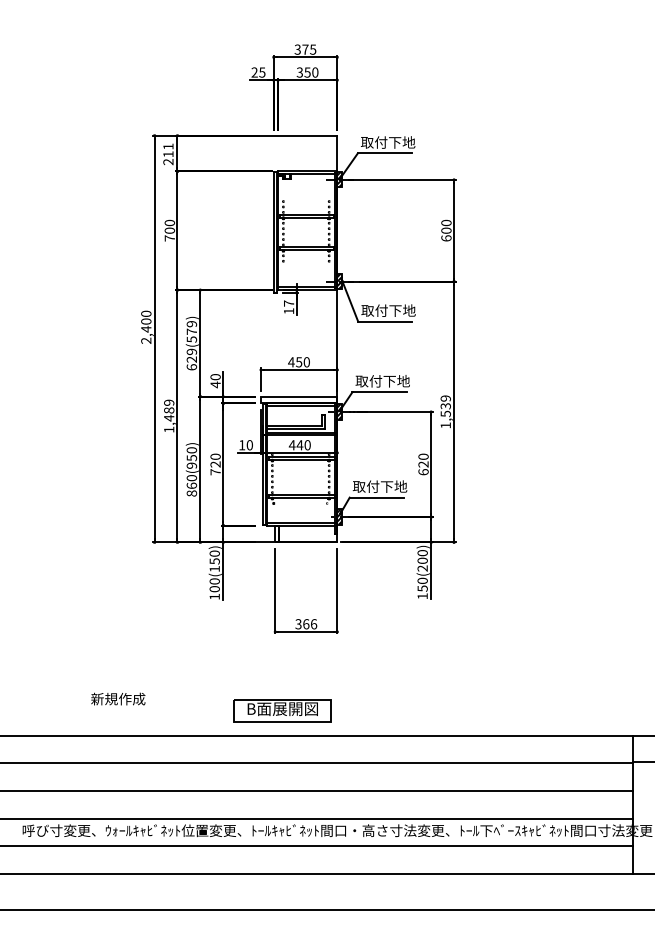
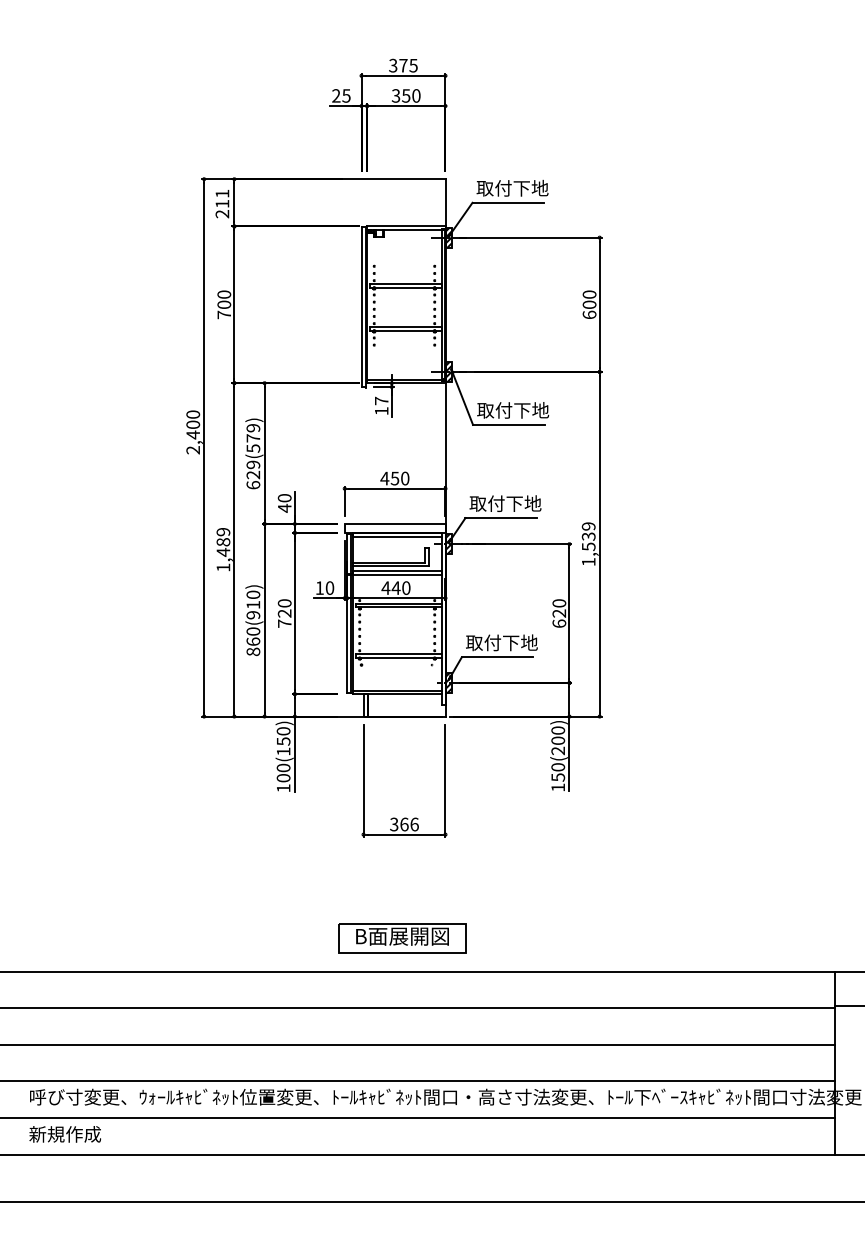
text: (191, 458) -> (253, 605), 860(950) -> 860(910)
text: (117, 699) -> (64, 1134), moved
part: (282, 710) -> (402, 938), moved

